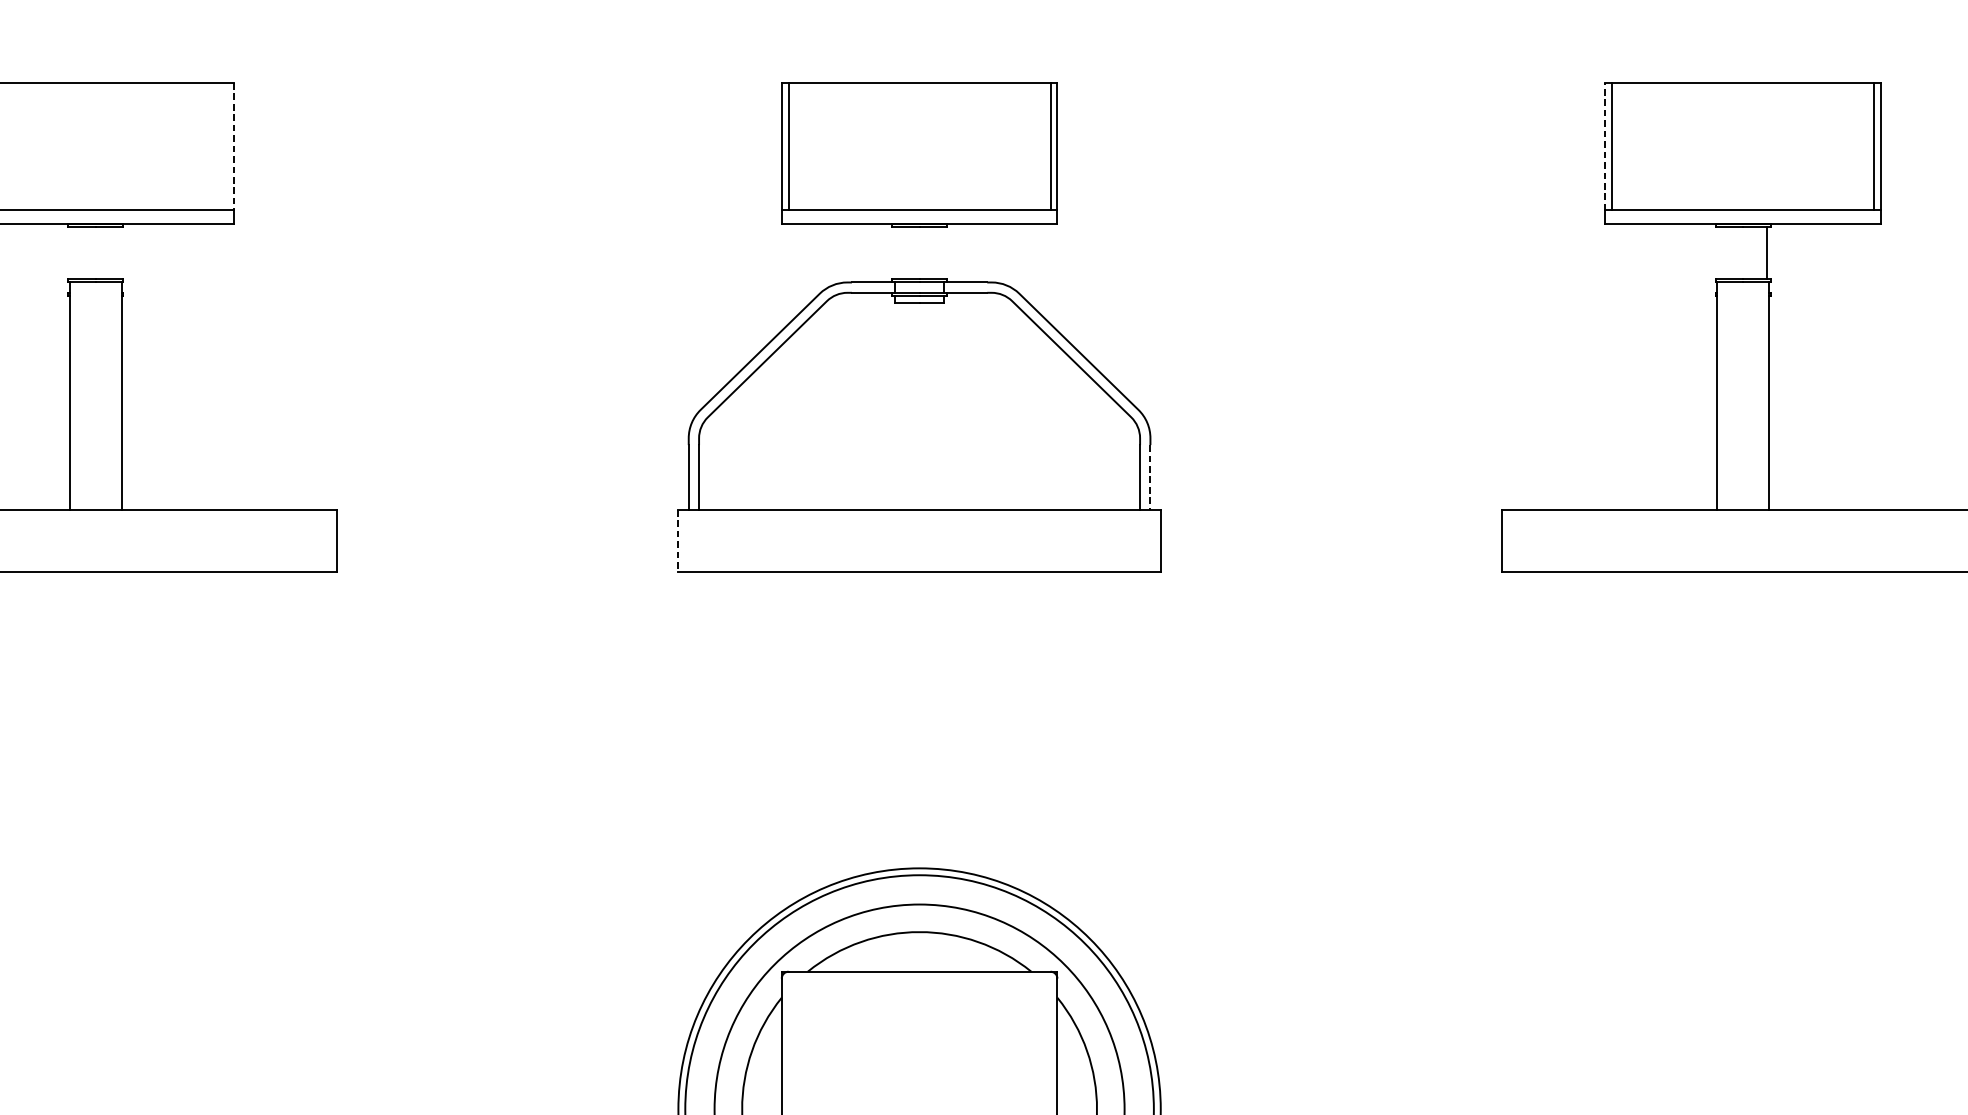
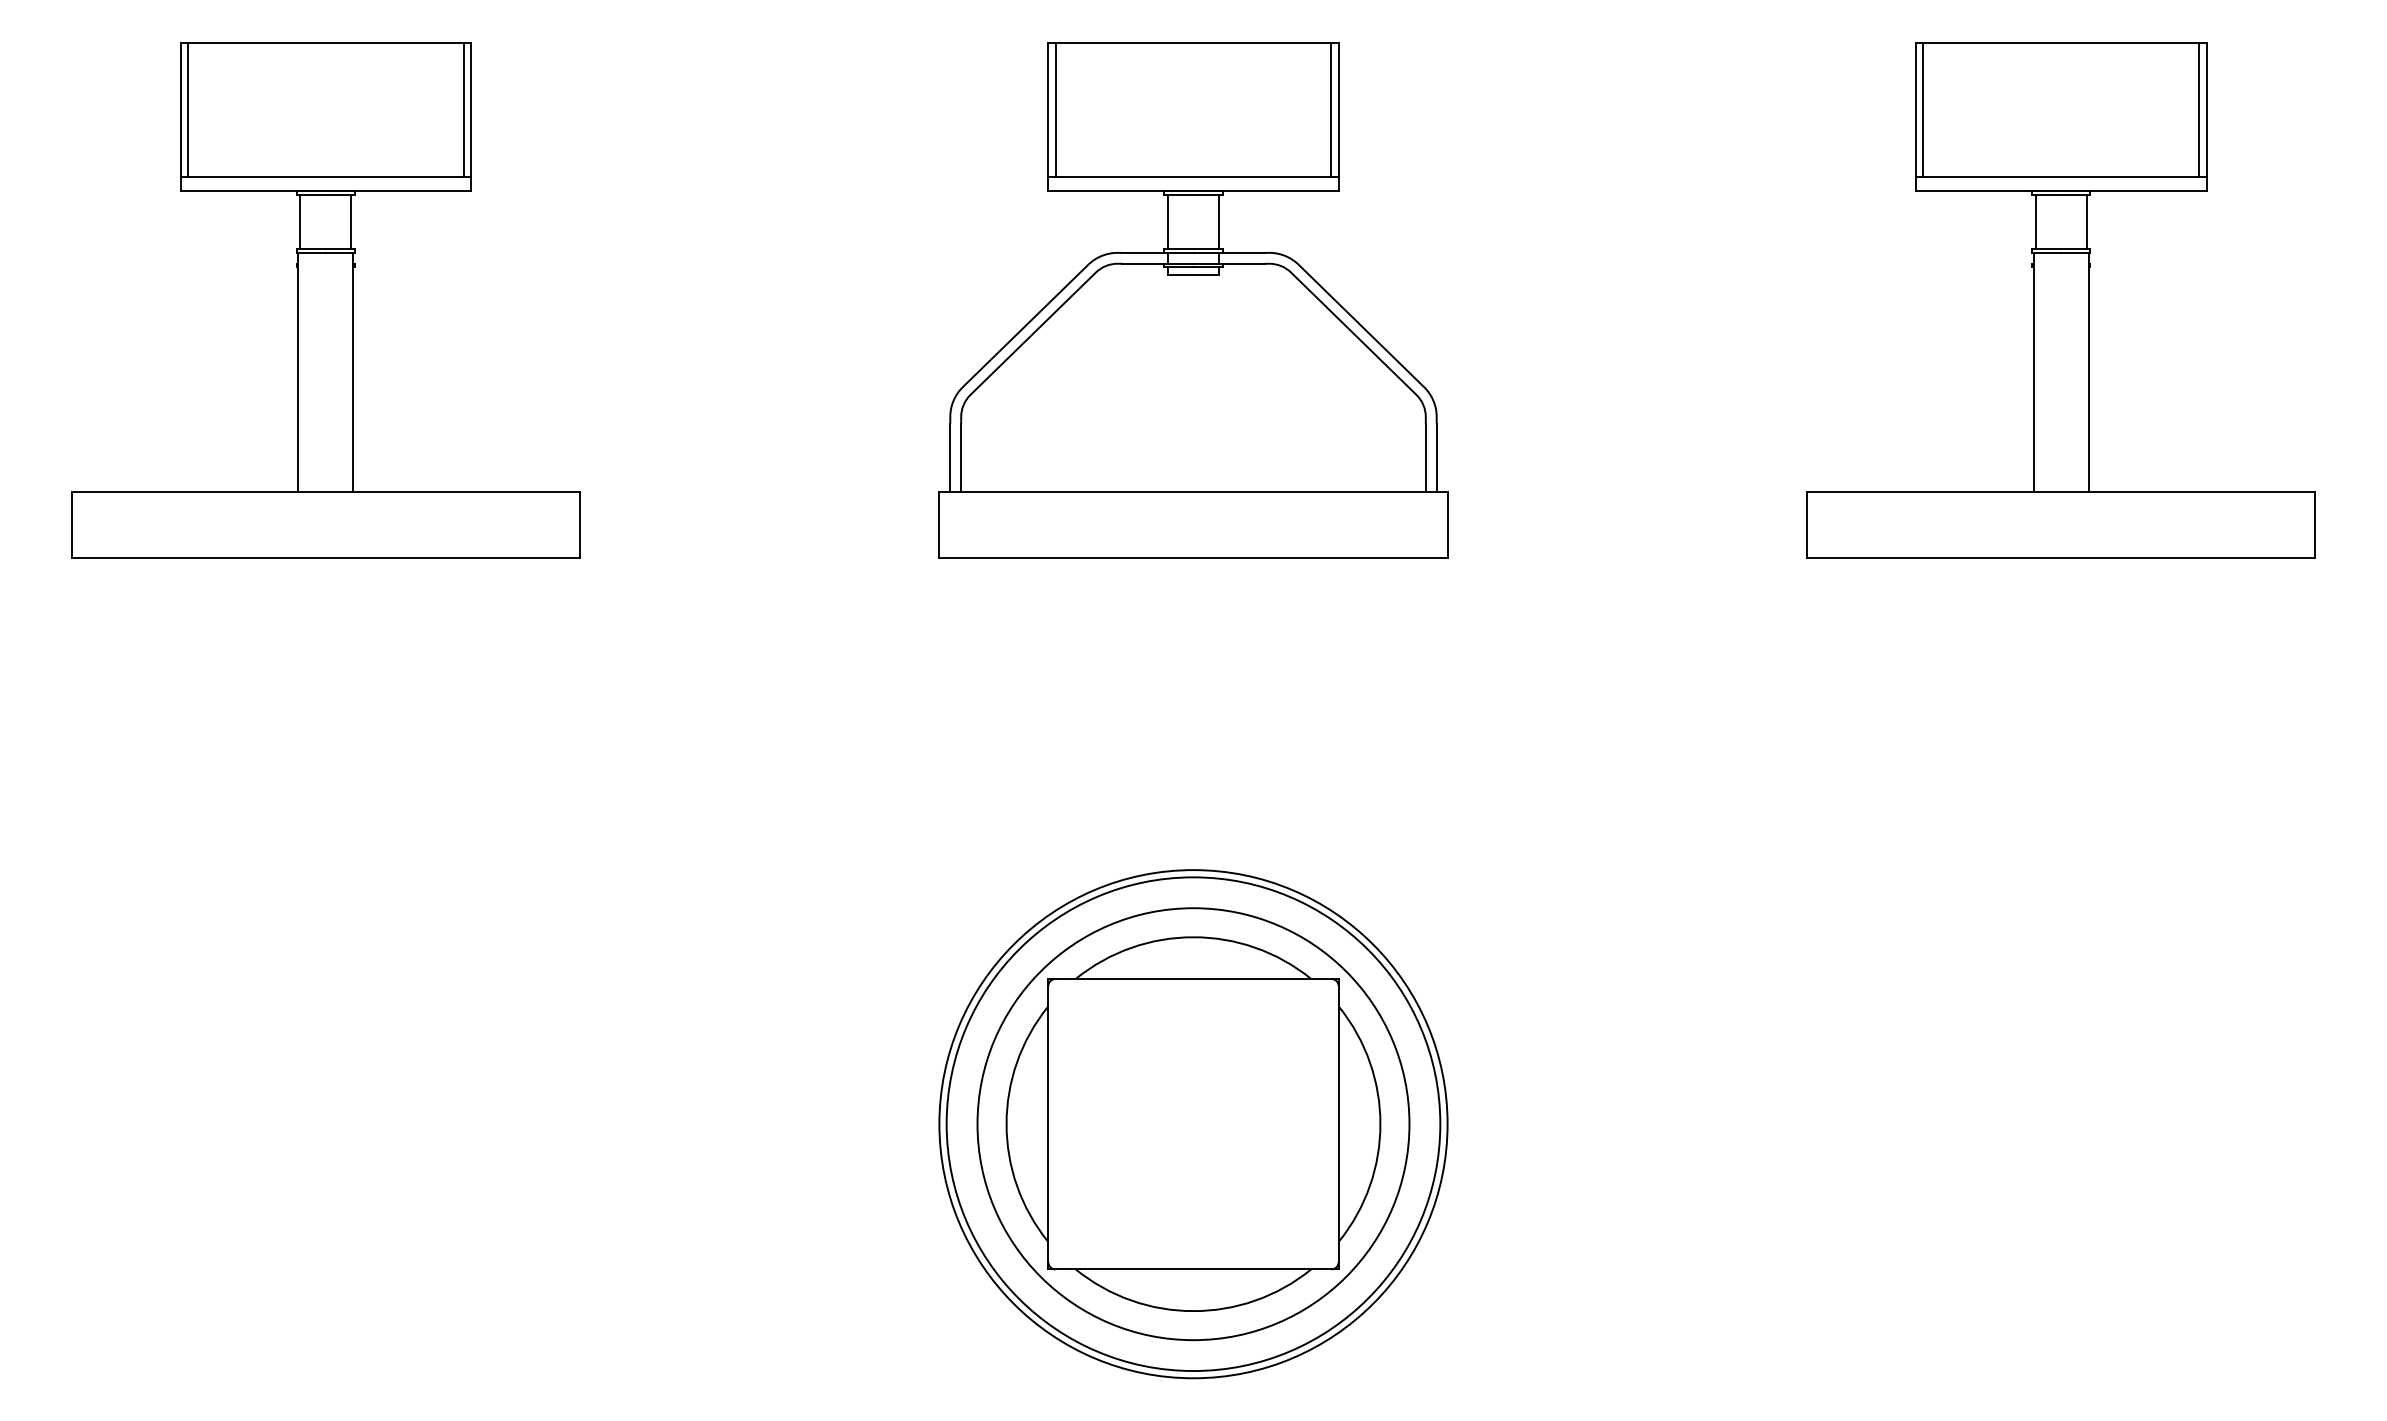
line: (226, 146) -> (463, 109), added
line: (1605, 146) -> (1916, 109), dashed -> solid
line: (233, 147) -> (470, 110), dashed -> solid
line: (71, 252) -> (300, 221), added
line: (120, 252) -> (351, 221), added
line: (895, 252) -> (1168, 221), added
line: (943, 252) -> (1218, 221), added
line: (1718, 252) -> (2035, 221), added
line: (1150, 477) -> (1436, 458), dashed -> solid
line: (678, 541) -> (939, 525), dashed -> solid

